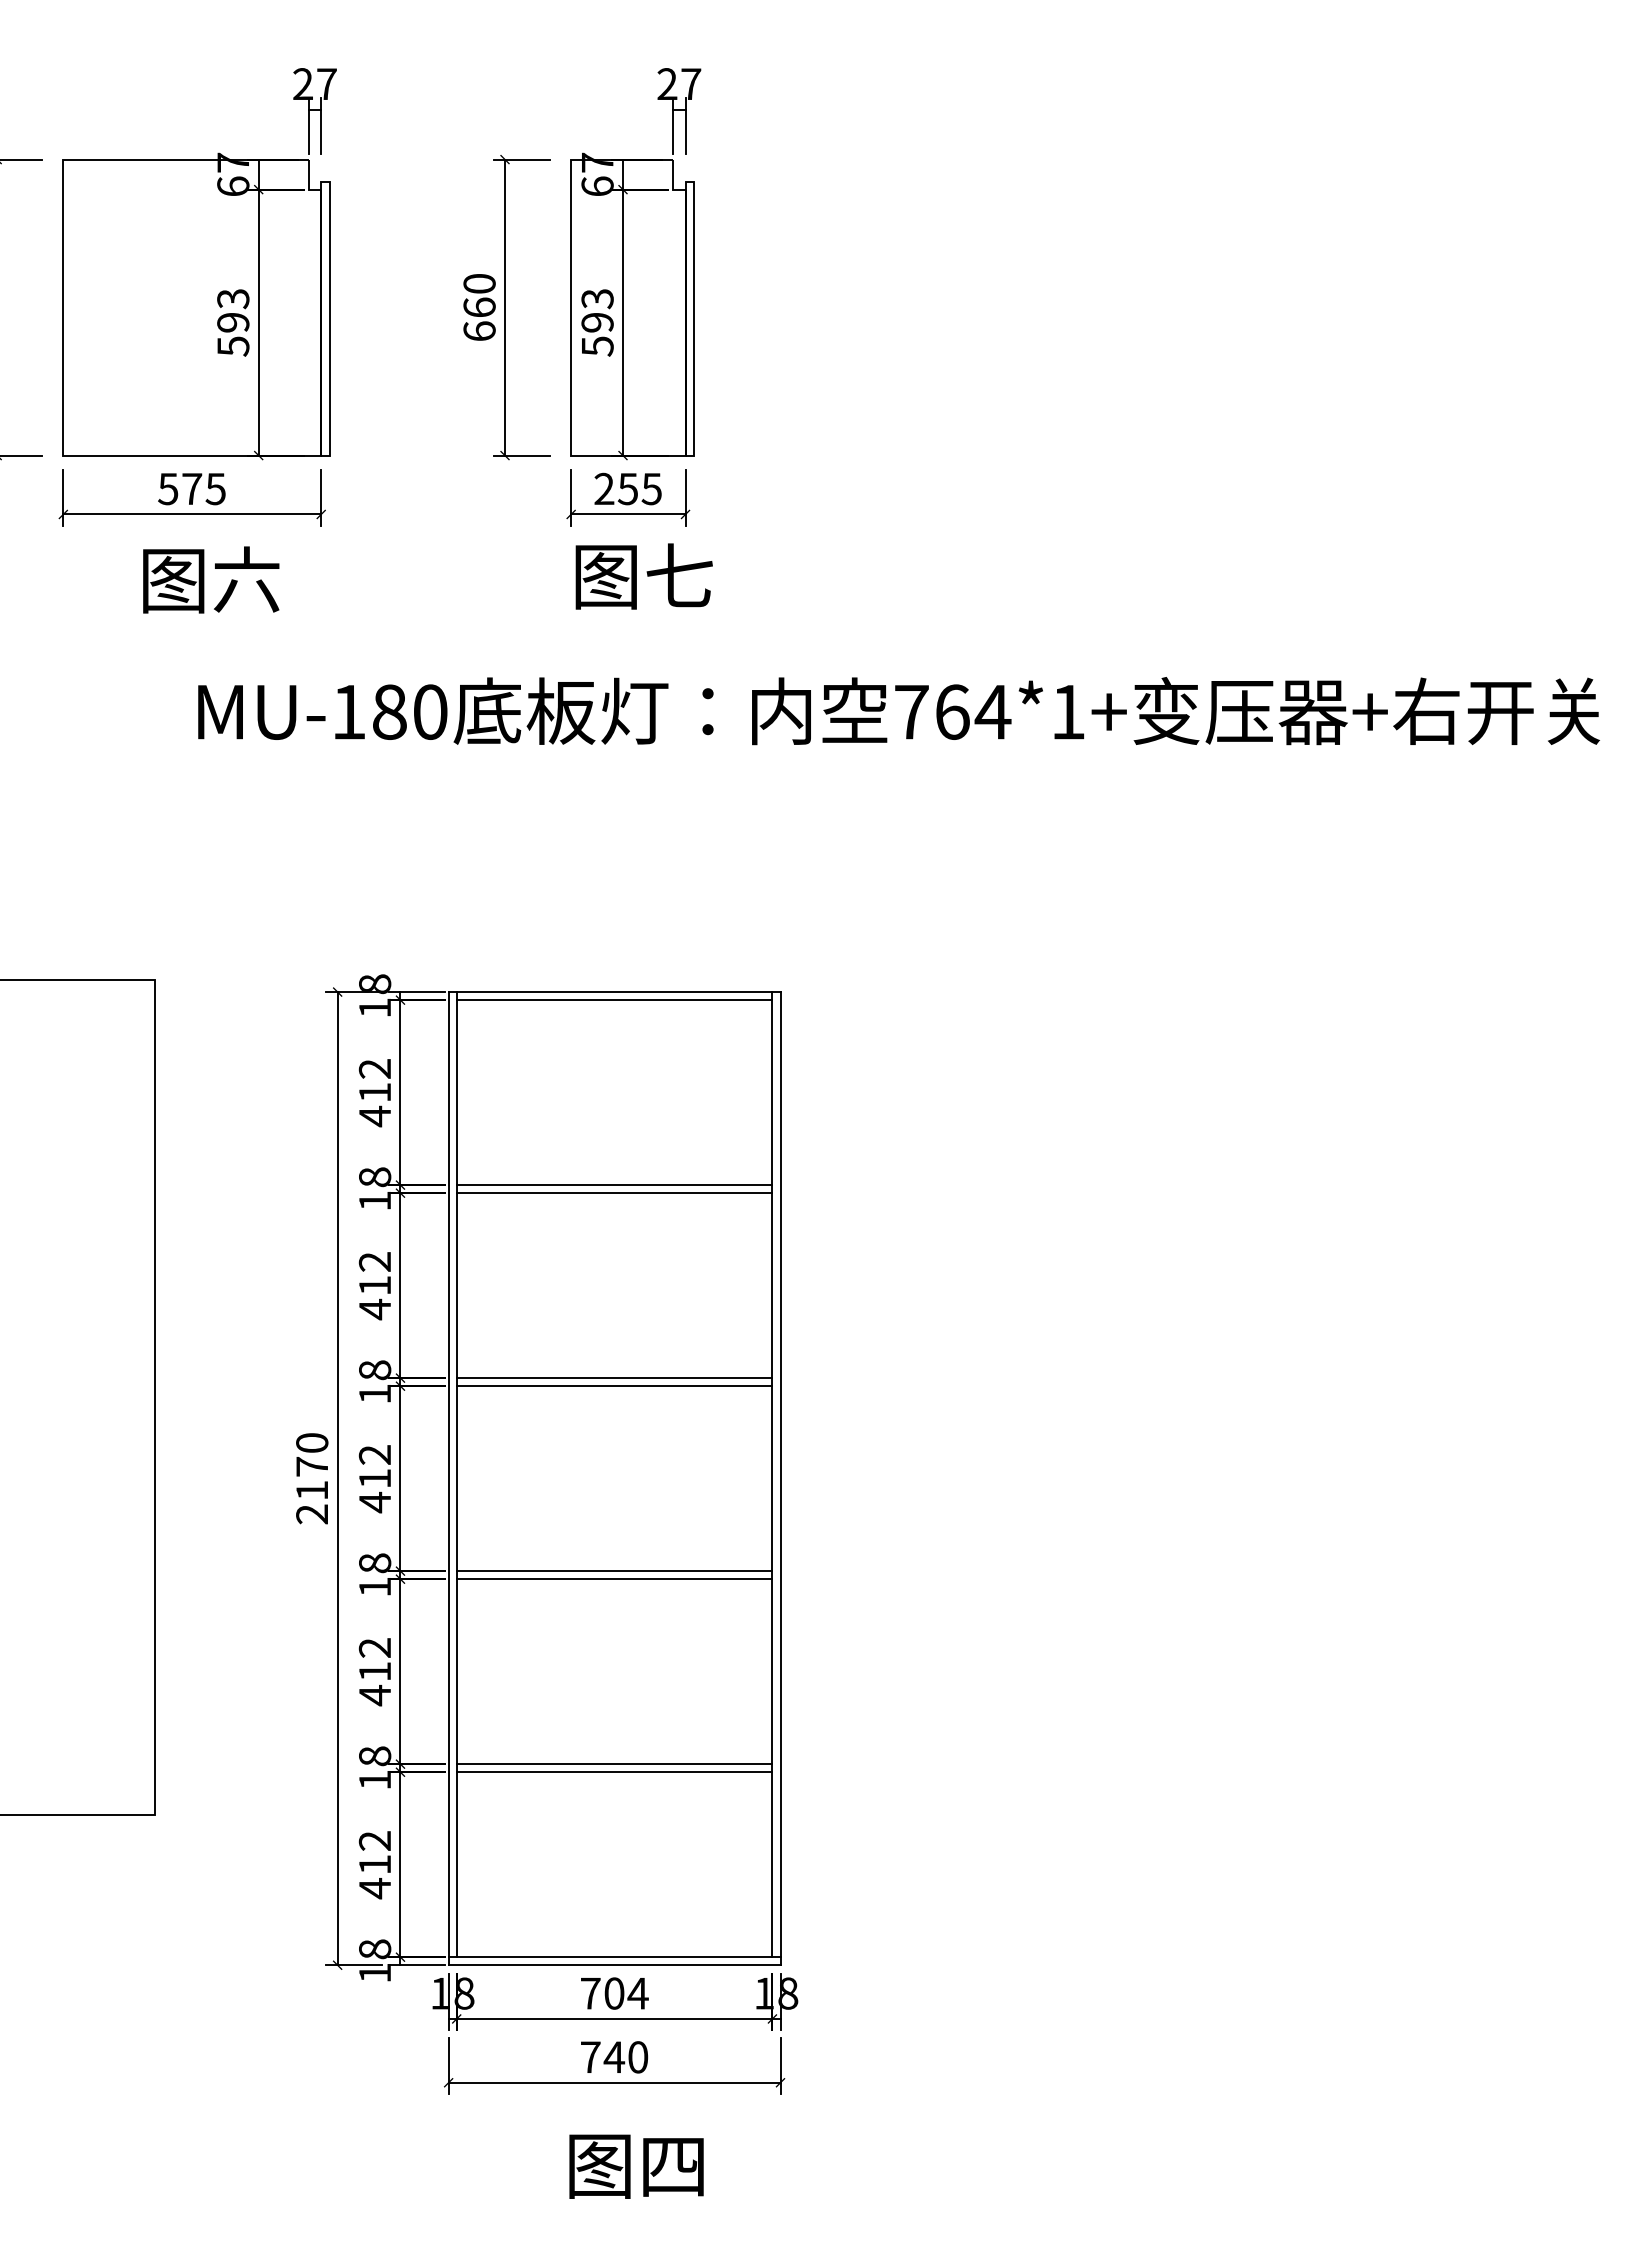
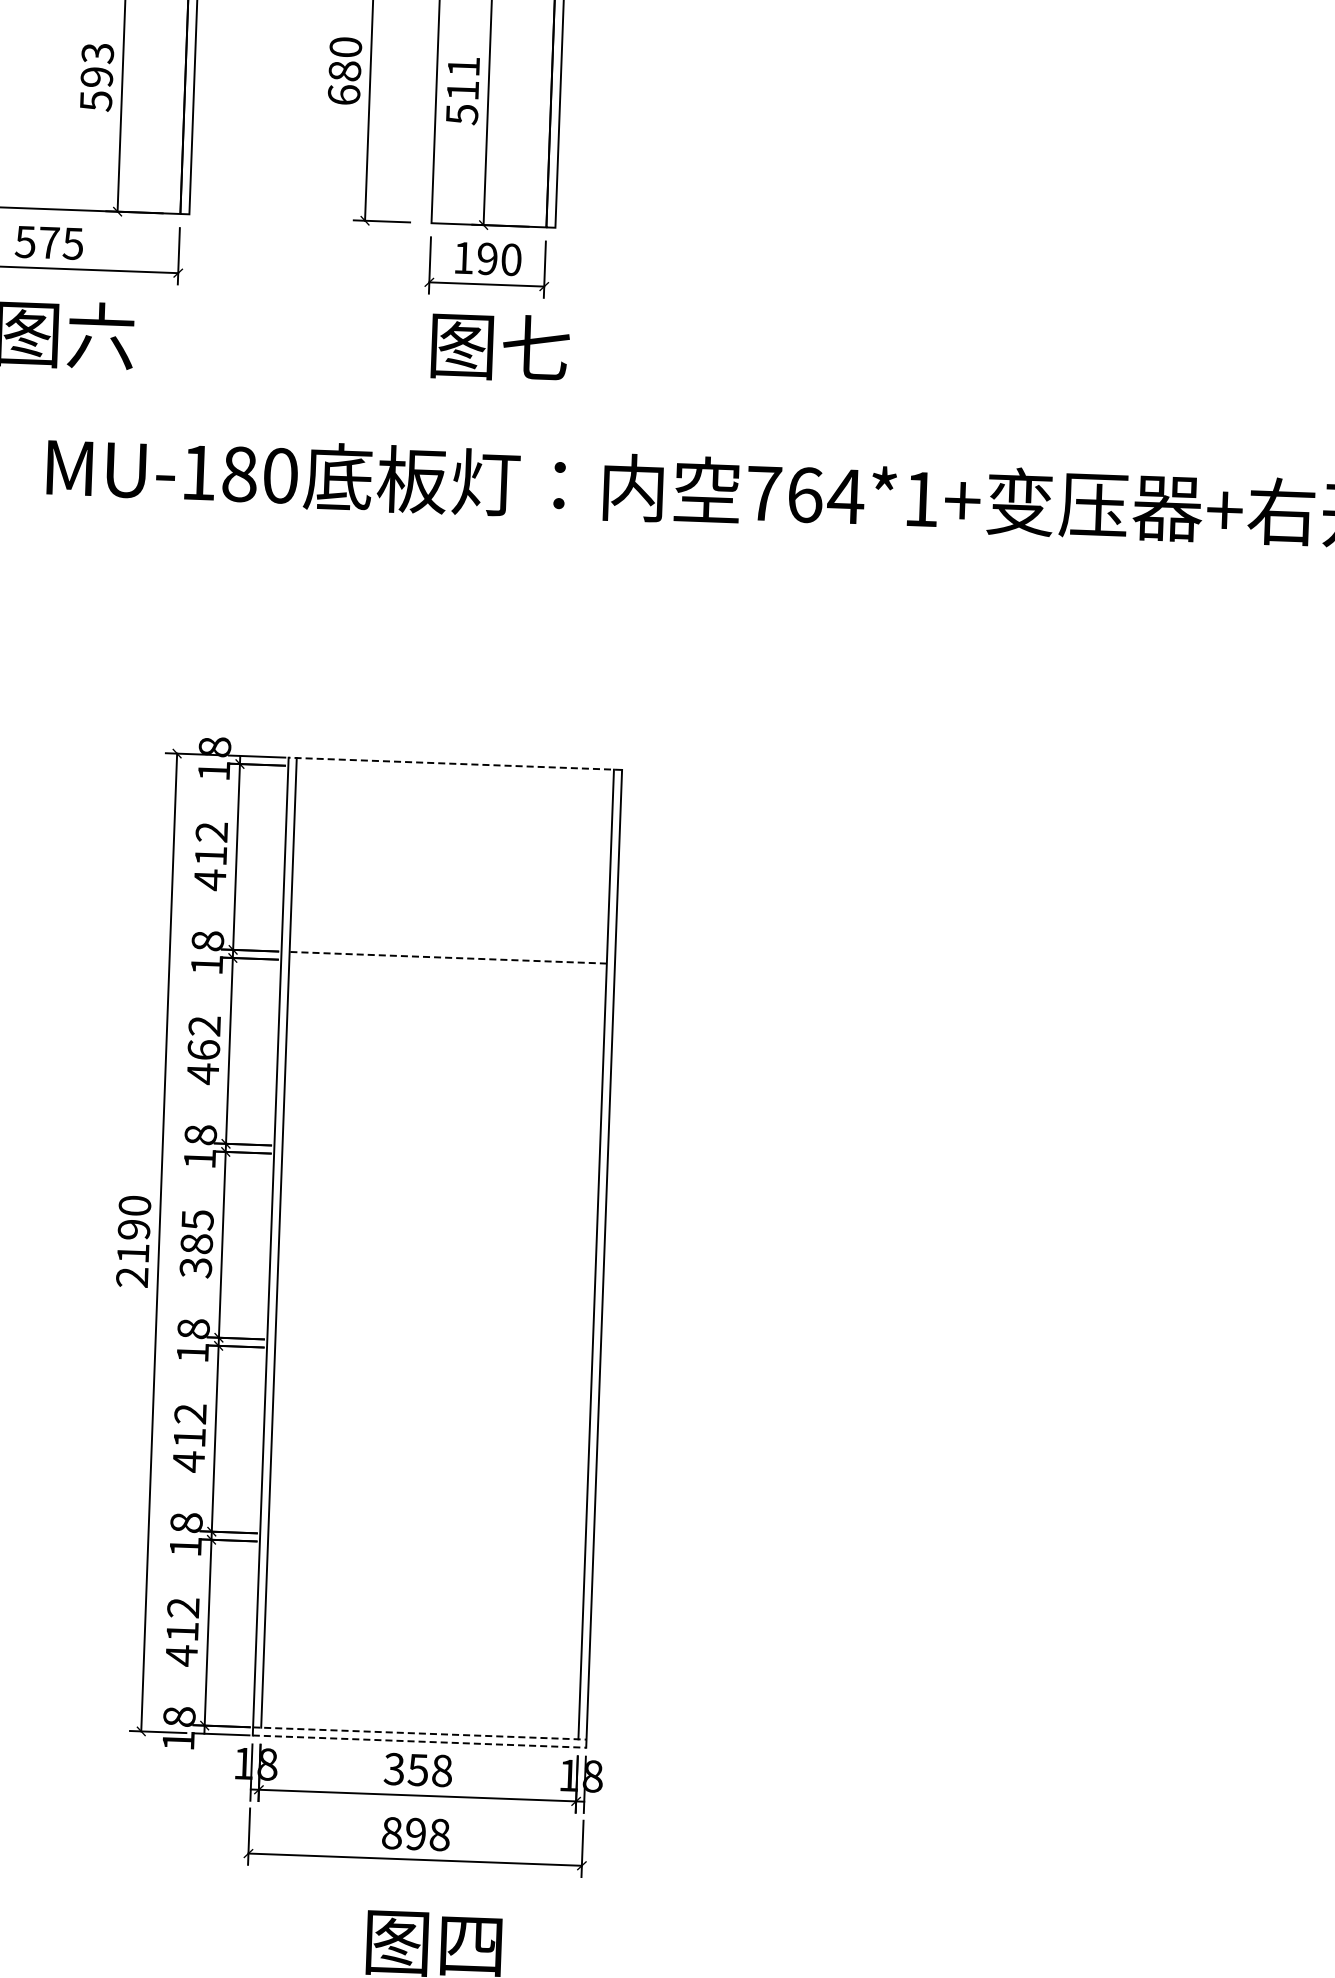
text: (479, 307) -> (344, 71), 660 -> 680
text: (597, 310) -> (463, 78), 593 -> 511
text: (627, 488) -> (486, 258), 255 -> 190
line: (614, 992) -> (455, 764), solid -> dashed
line: (614, 1000) -> (454, 772), removed
line: (614, 1185) -> (448, 958), solid -> dashed
line: (614, 1193) -> (447, 966), removed
text: (374, 1285) -> (203, 1049), 412 -> 462
line: (614, 1378) -> (441, 1152), removed
line: (614, 1386) -> (440, 1160), removed
text: (312, 1466) -> (134, 1229), 2170 -> 2190
text: (374, 1479) -> (196, 1244), 412 -> 385
line: (614, 1571) -> (433, 1346), removed
line: (614, 1579) -> (433, 1354), removed
line: (614, 1764) -> (426, 1539), removed
line: (614, 1772) -> (426, 1547), removed
line: (614, 1957) -> (419, 1733), solid -> dashed
line: (614, 1965) -> (419, 1741), solid -> dashed
text: (614, 1993) -> (418, 1769), 704 -> 358
text: (614, 2057) -> (416, 1834), 740 -> 898

